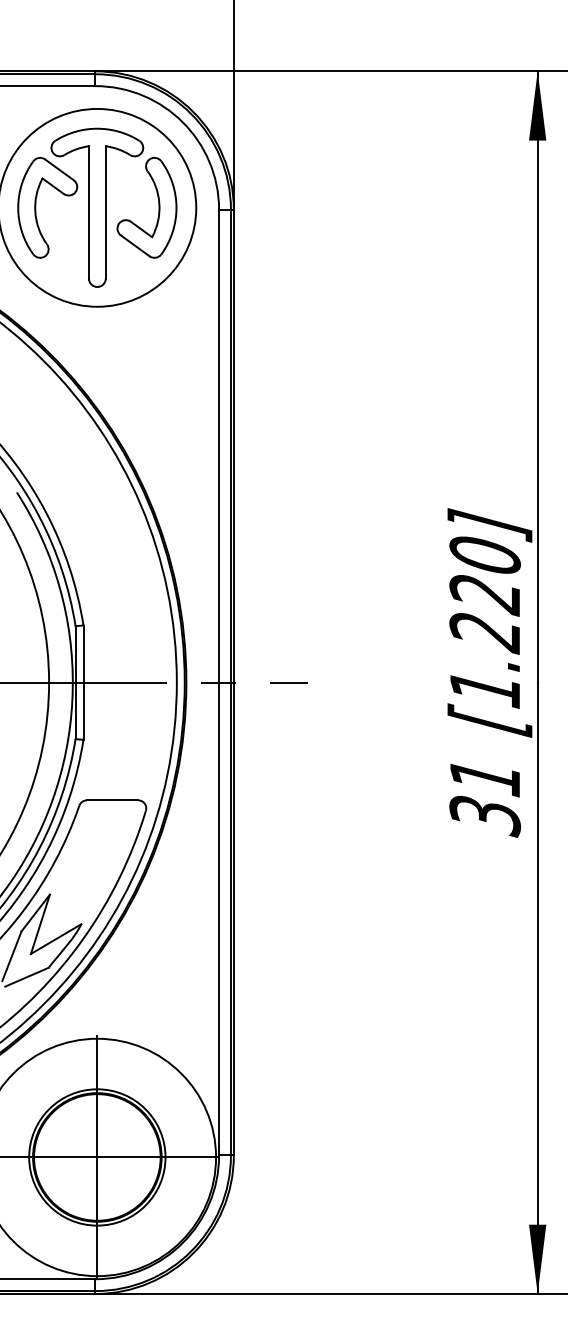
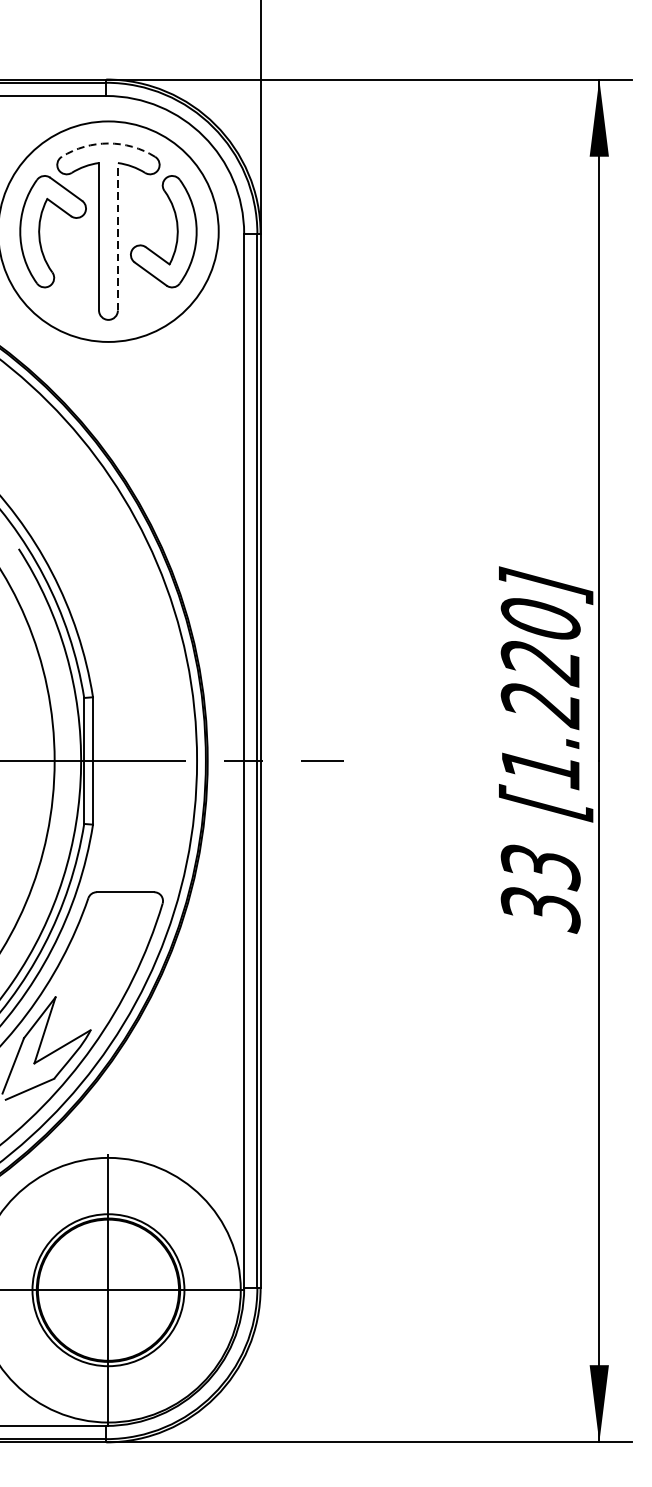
arc: (97, 128) -> (108, 143), solid -> dashed
line: (105, 211) -> (117, 235), solid -> dashed
text: (485, 778) -> (541, 867), 31 -> 33

